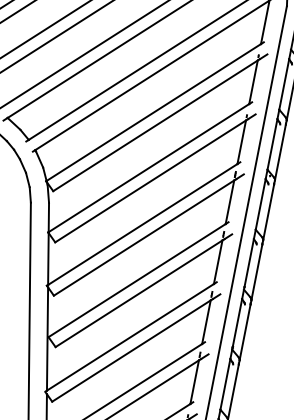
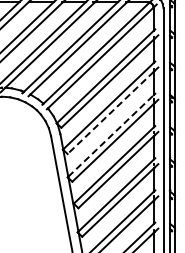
line: (150, 180) -> (110, 112), solid -> dashed
line: (143, 223) -> (111, 135), solid -> dashed

